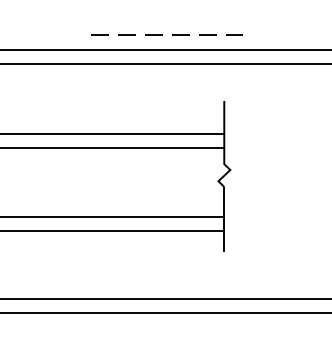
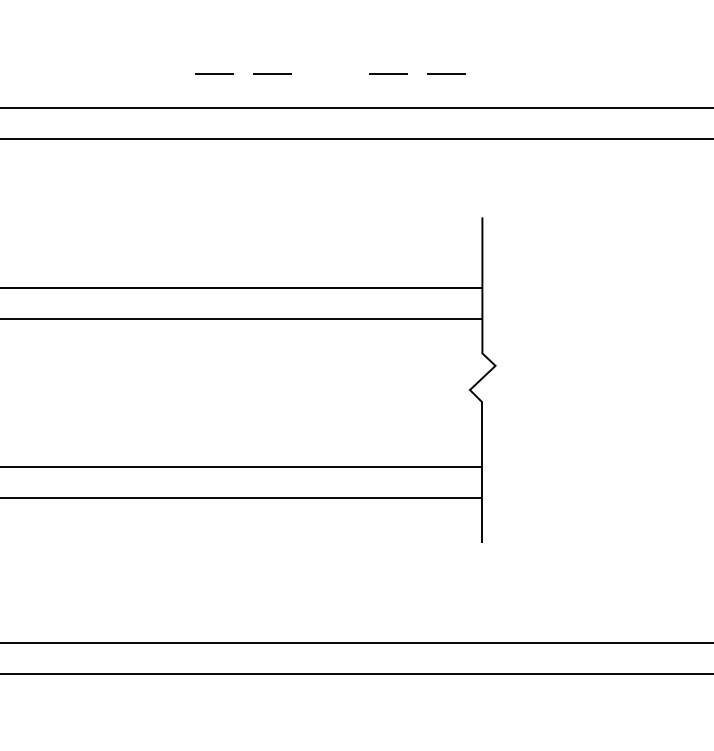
line: (153, 34) -> (330, 74), removed
line: (234, 34) -> (504, 74), removed

